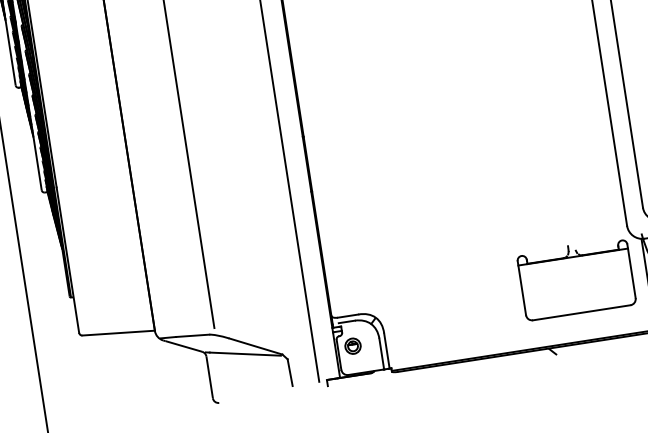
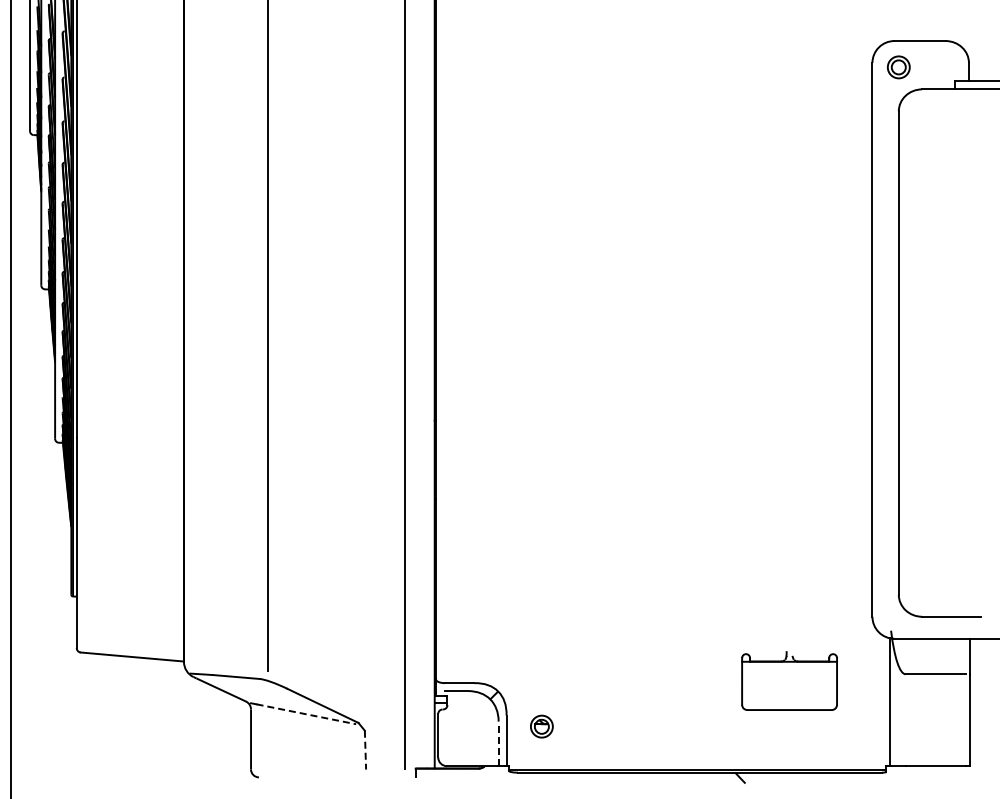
part: (576, 278) -> (789, 680), size x0.6
part: (352, 346) -> (541, 726), moved
line: (381, 353) -> (498, 743), solid -> dashed
line: (245, 354) -> (306, 714), solid -> dashed
line: (290, 372) -> (365, 750), solid -> dashed

